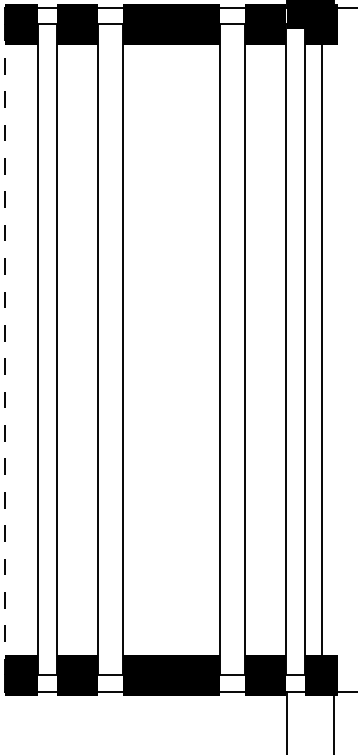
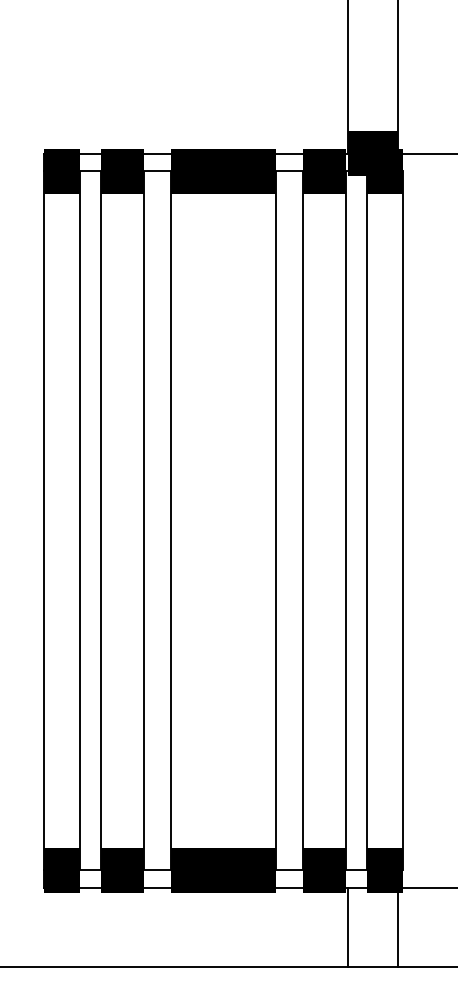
line: (4, 349) -> (44, 520), dashed -> solid
line: (321, 349) -> (402, 520), moved

